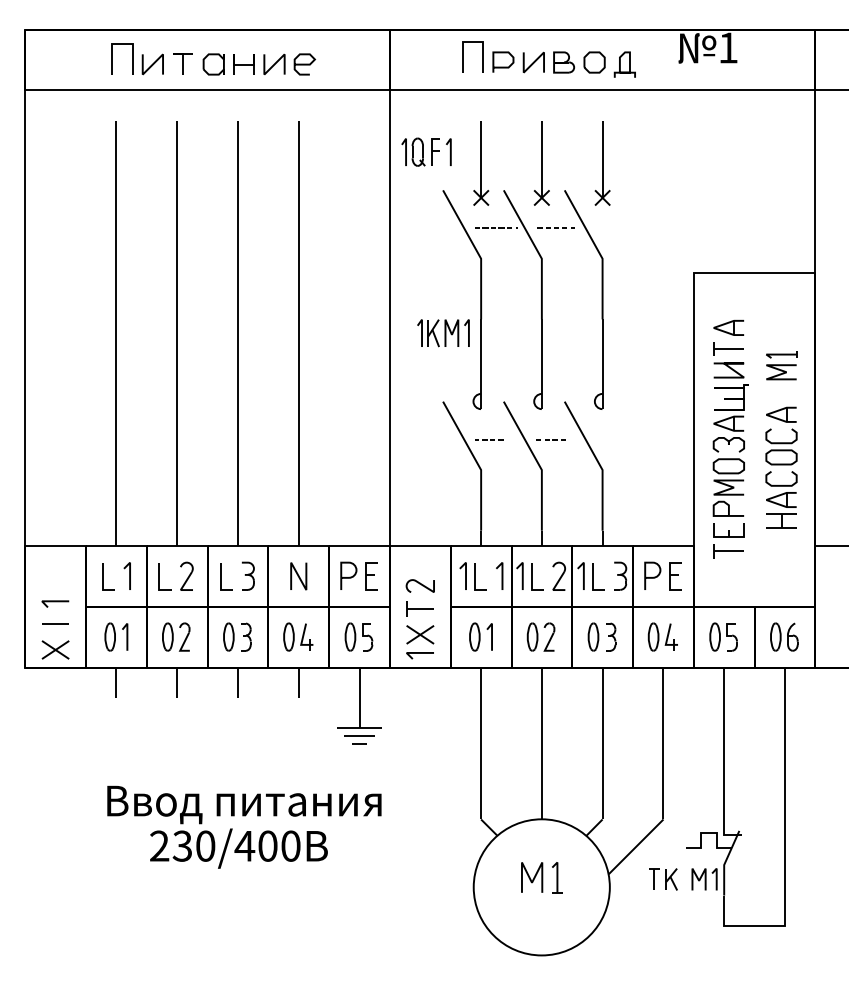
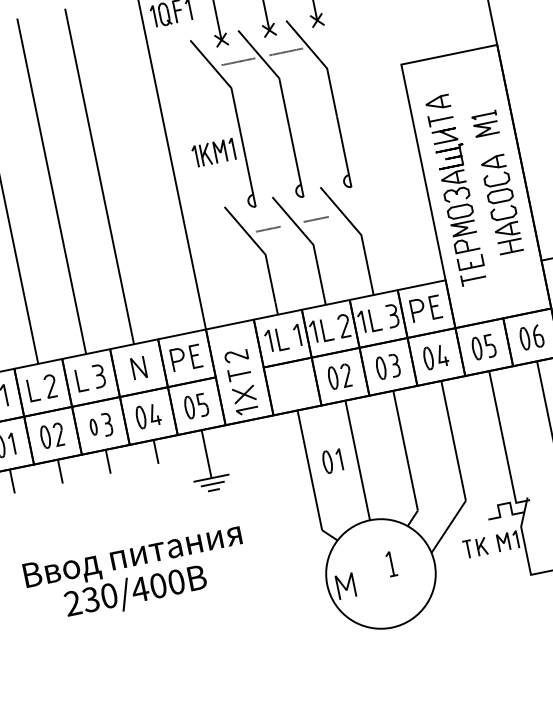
part: (228, 636) -> (93, 426), size x0.7
part: (480, 636) -> (332, 460), moved
line: (533, 877) -> (347, 585), moved

